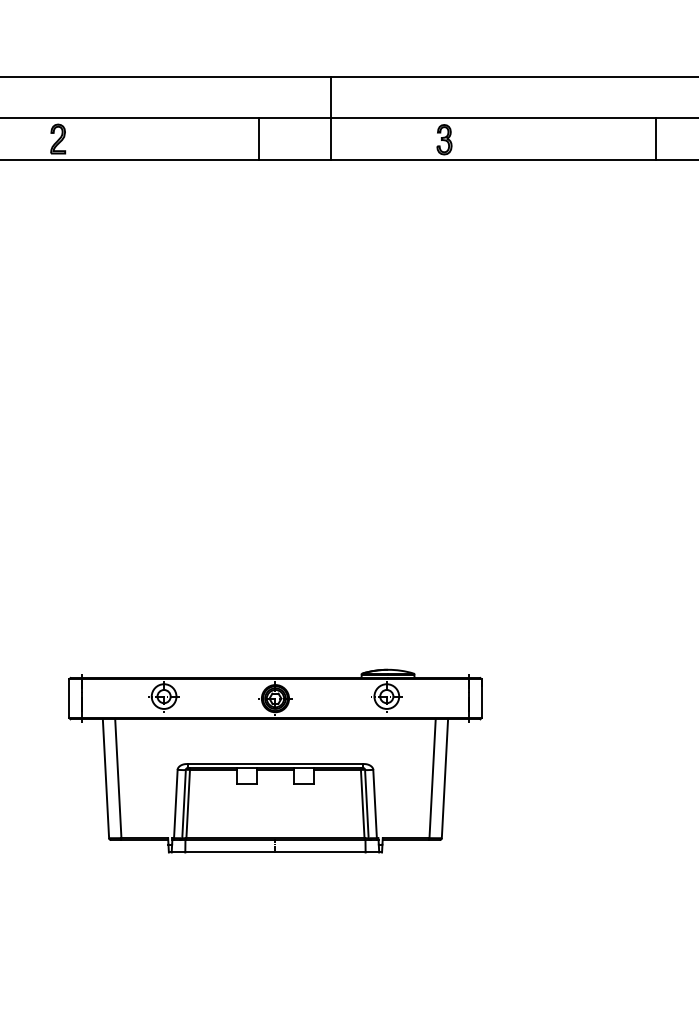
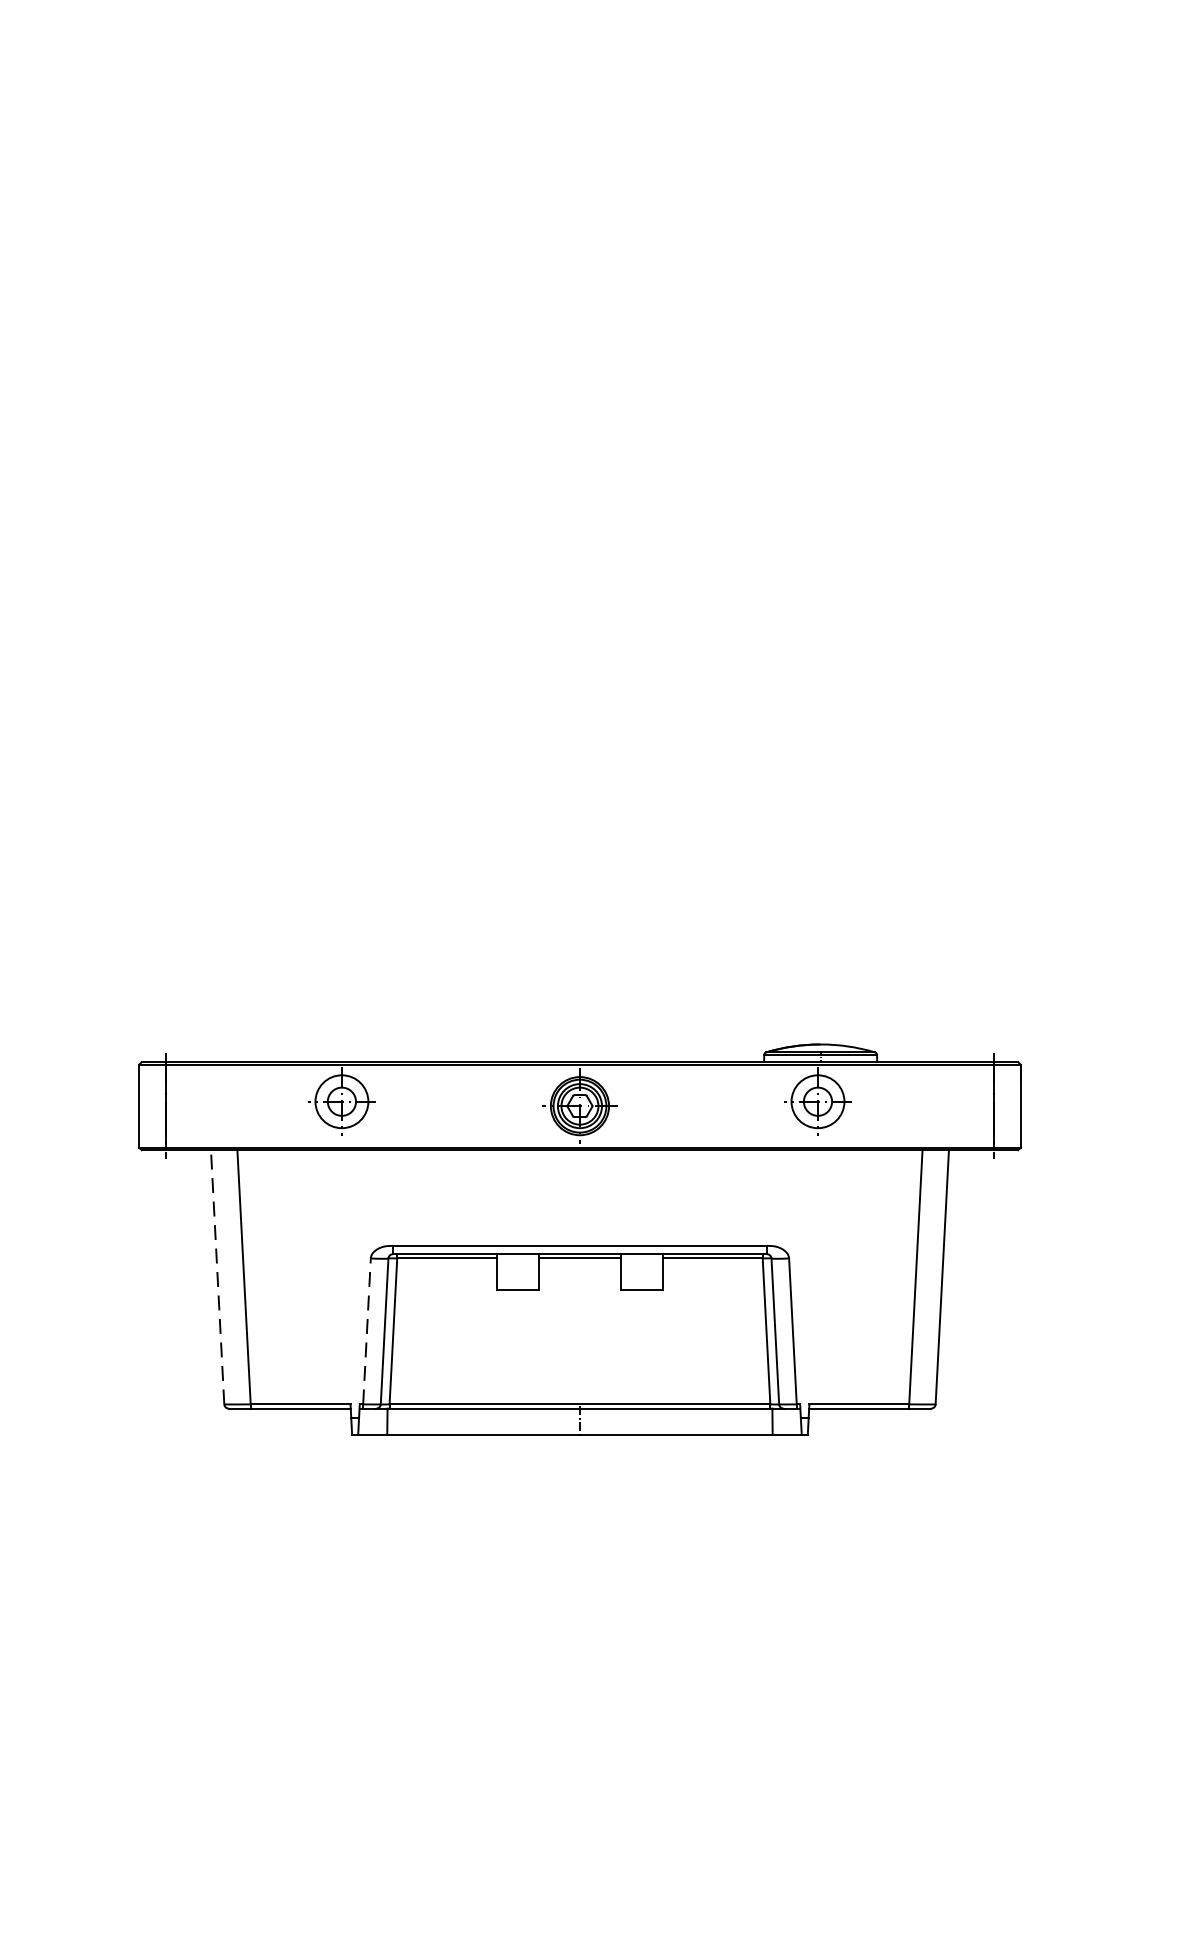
line: (105, 778) -> (216, 1276), solid -> dashed
line: (175, 803) -> (366, 1330), solid -> dashed

